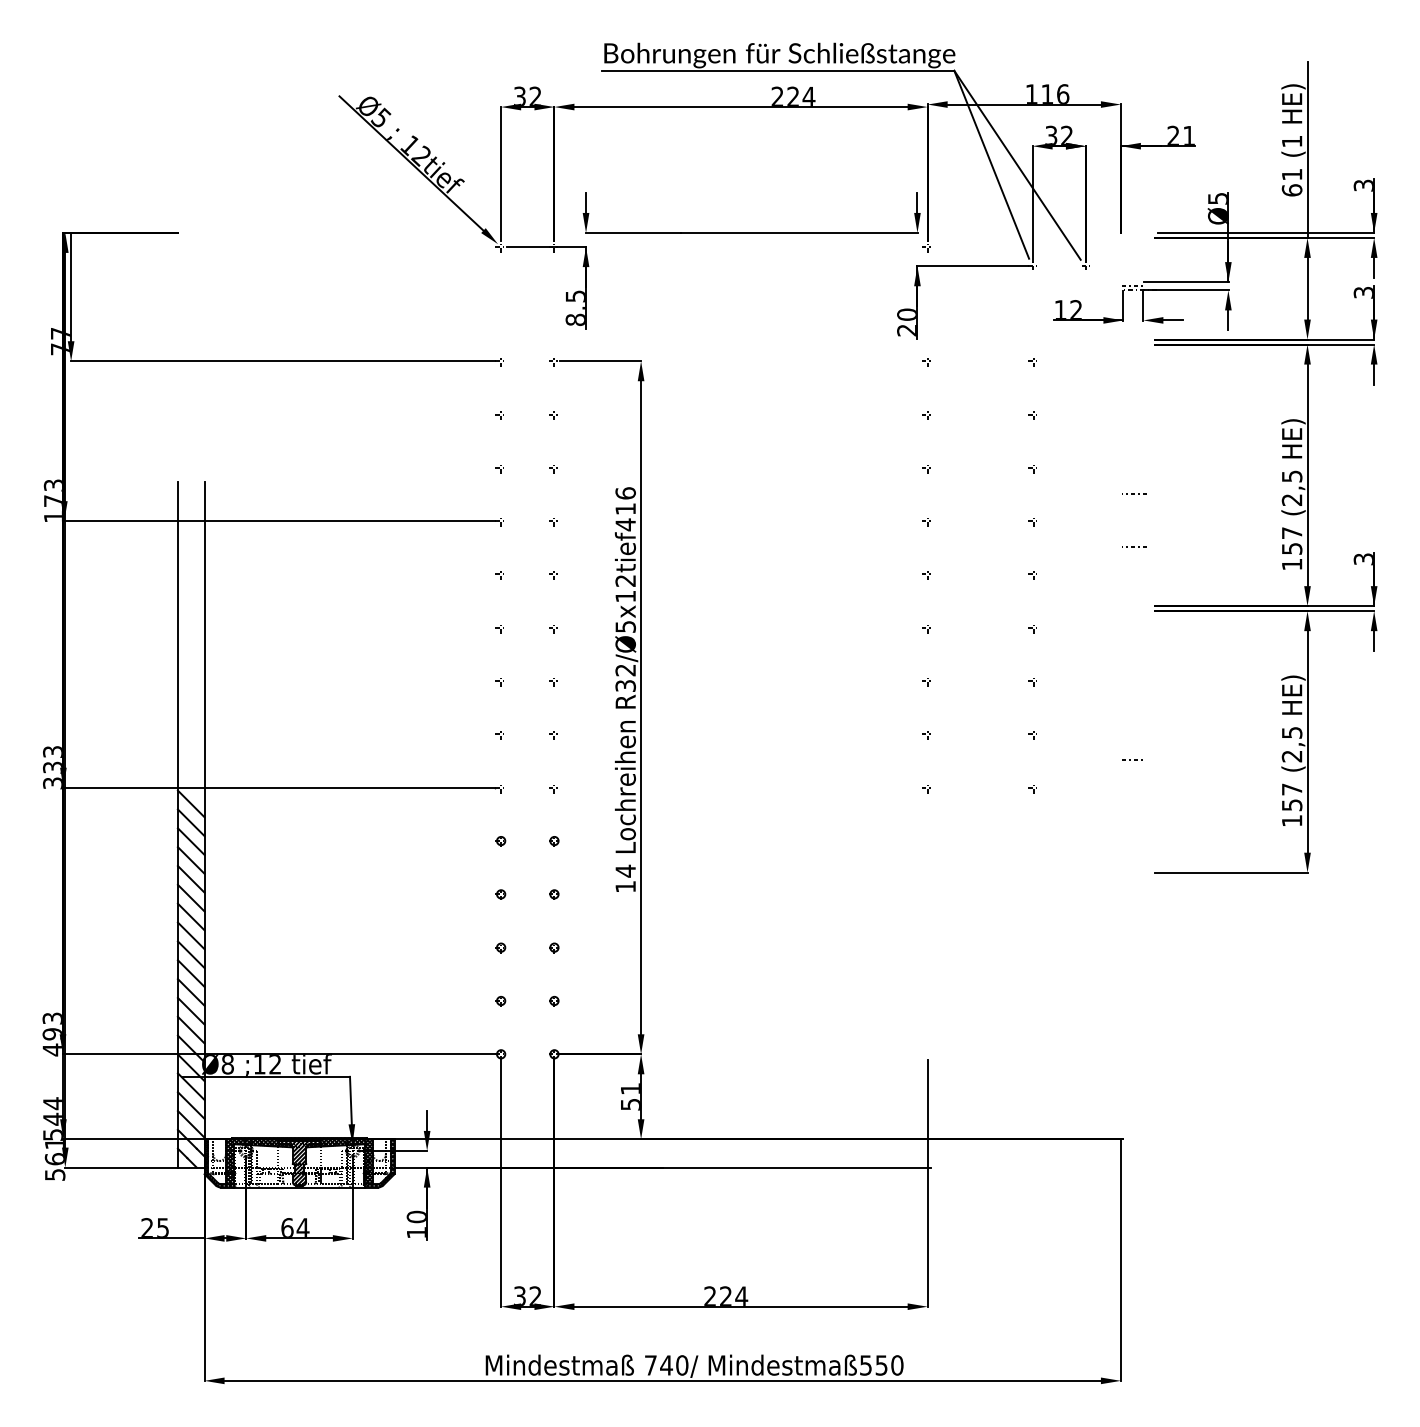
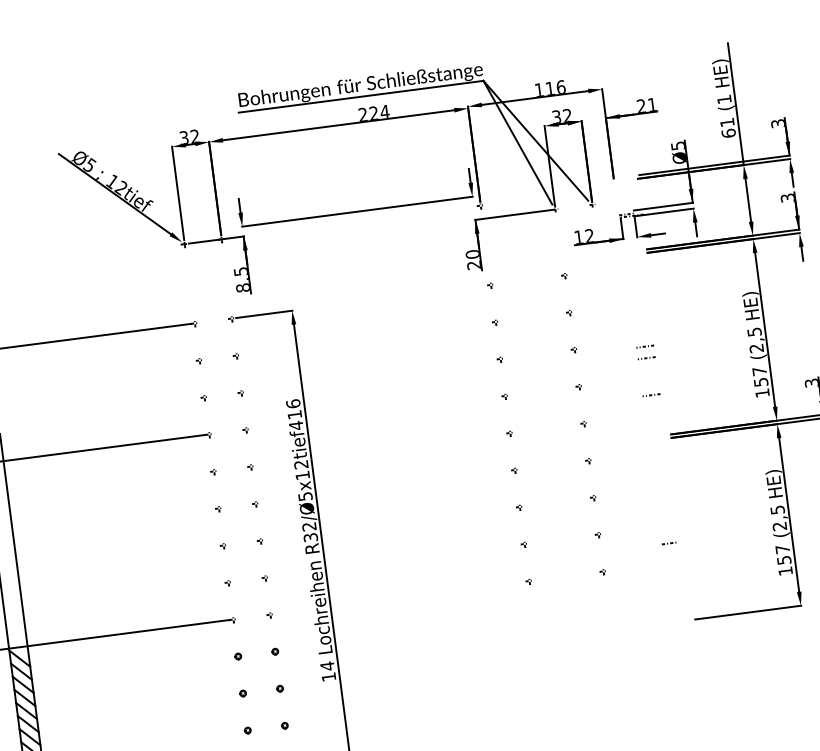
line: (1134, 476) -> (645, 346), added

